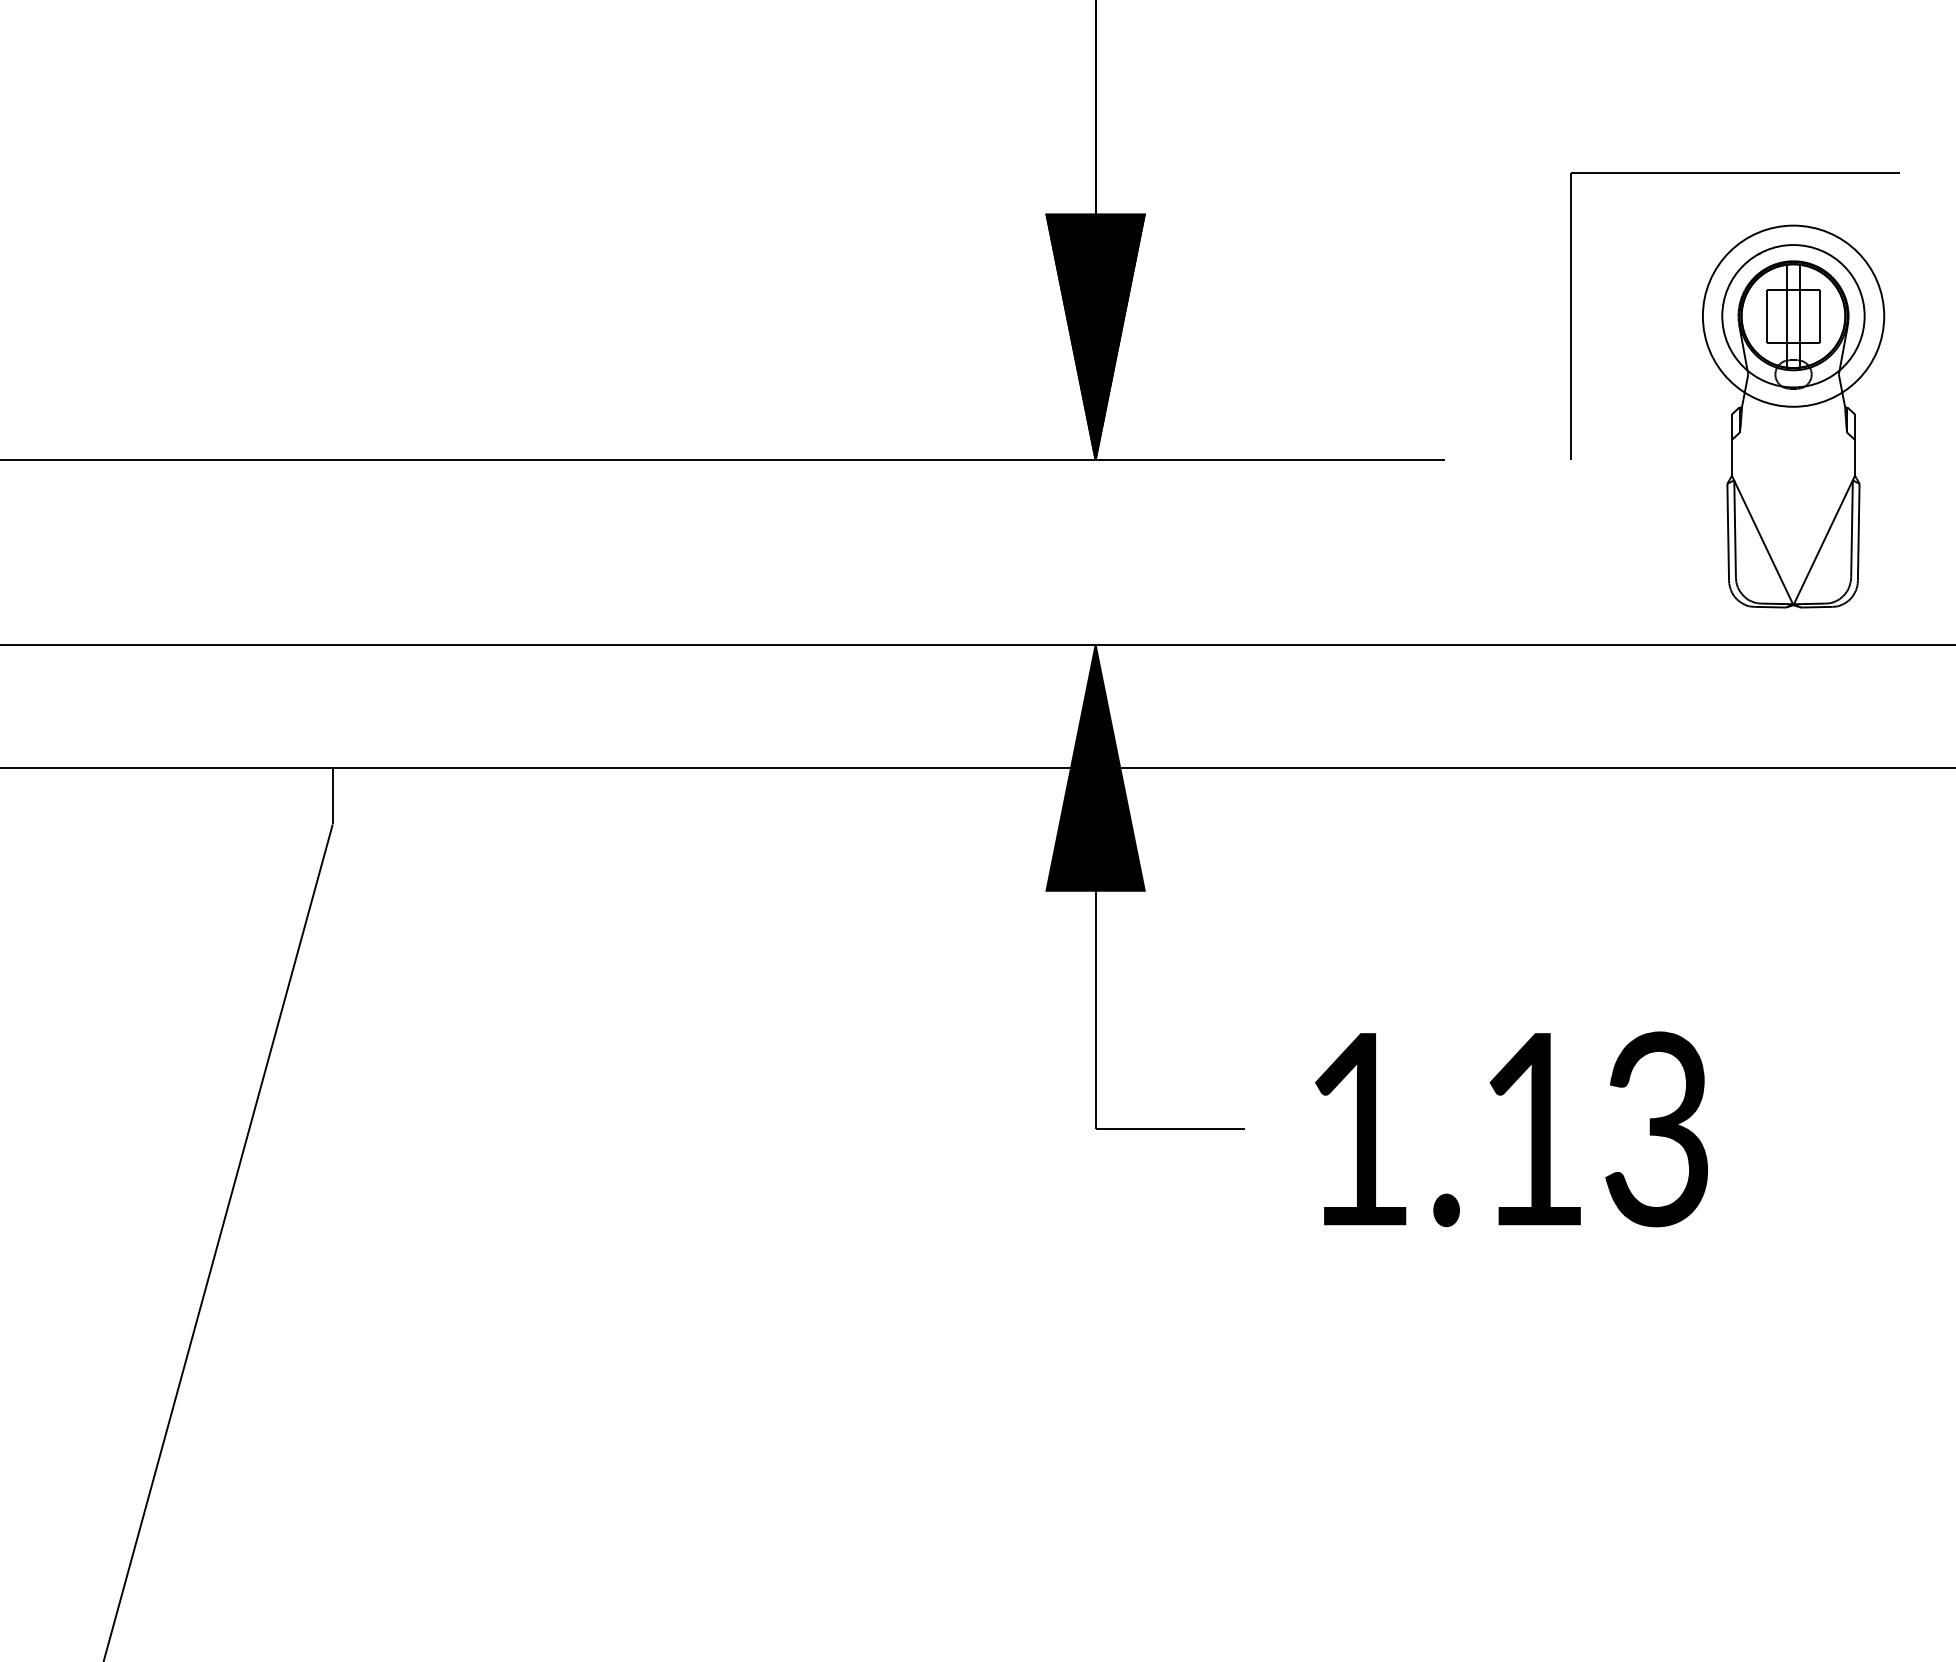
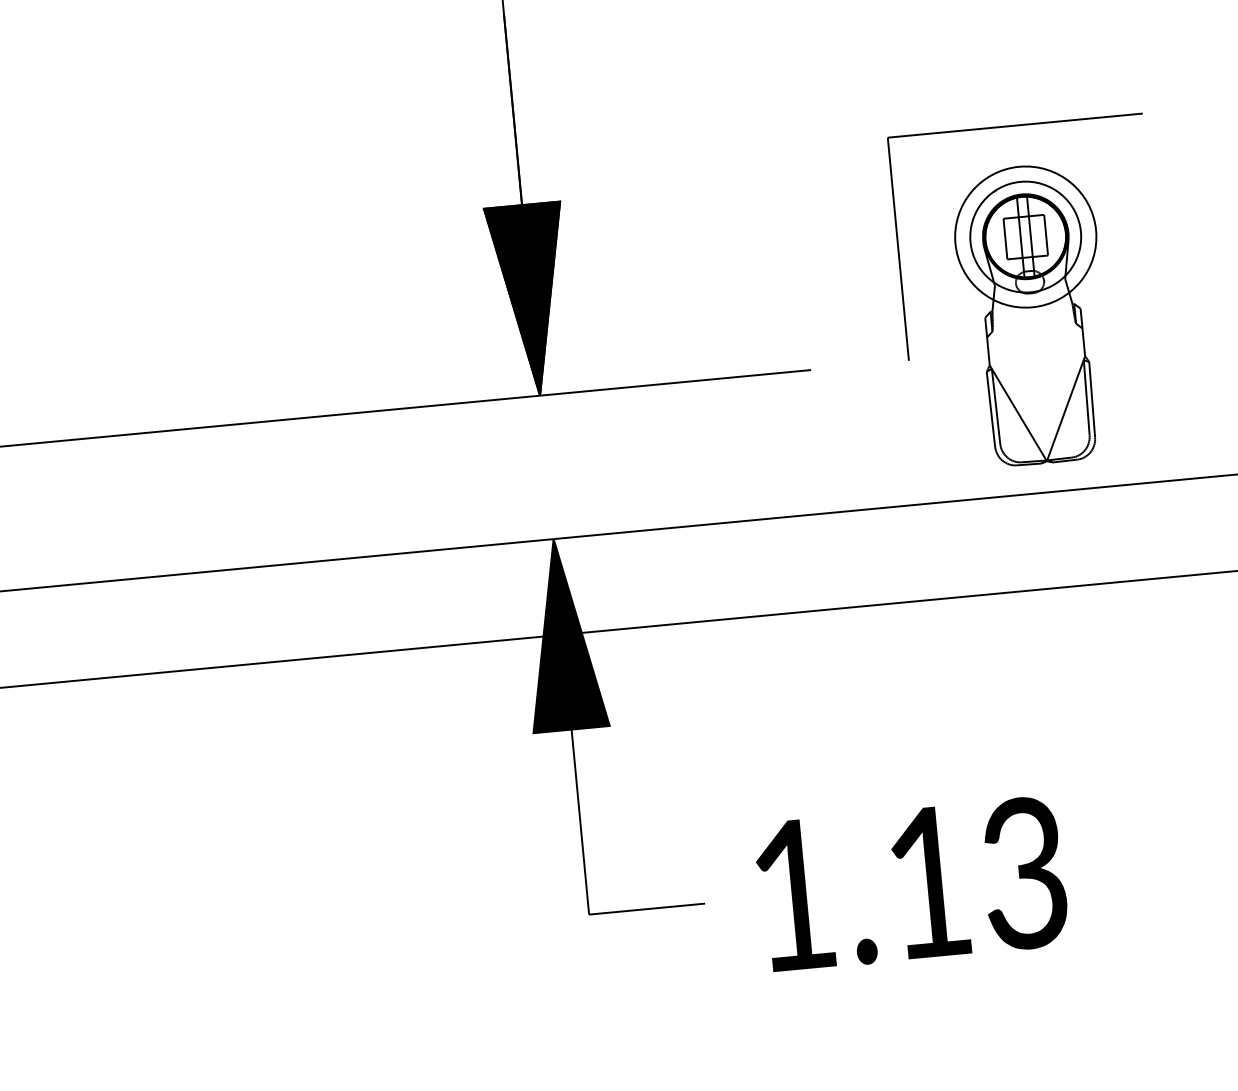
part: (1793, 416) -> (1033, 314), moved

